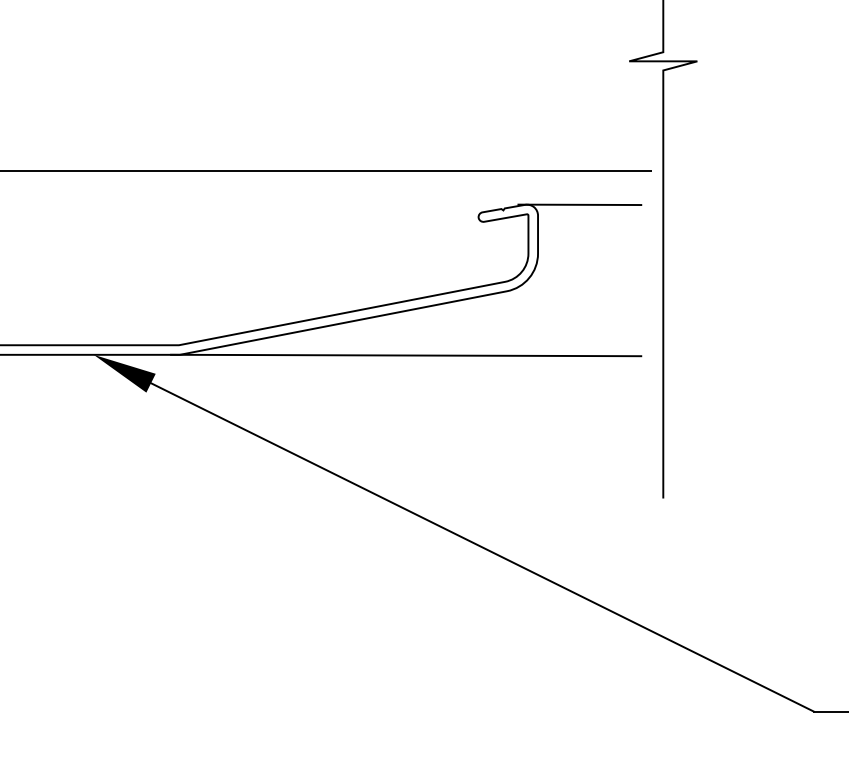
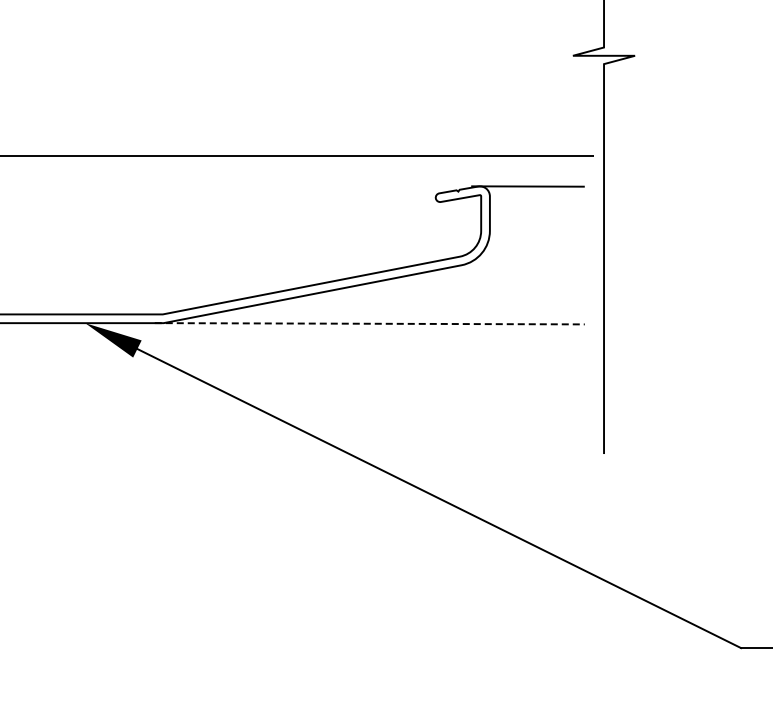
line: (406, 355) -> (370, 323), solid -> dashed

